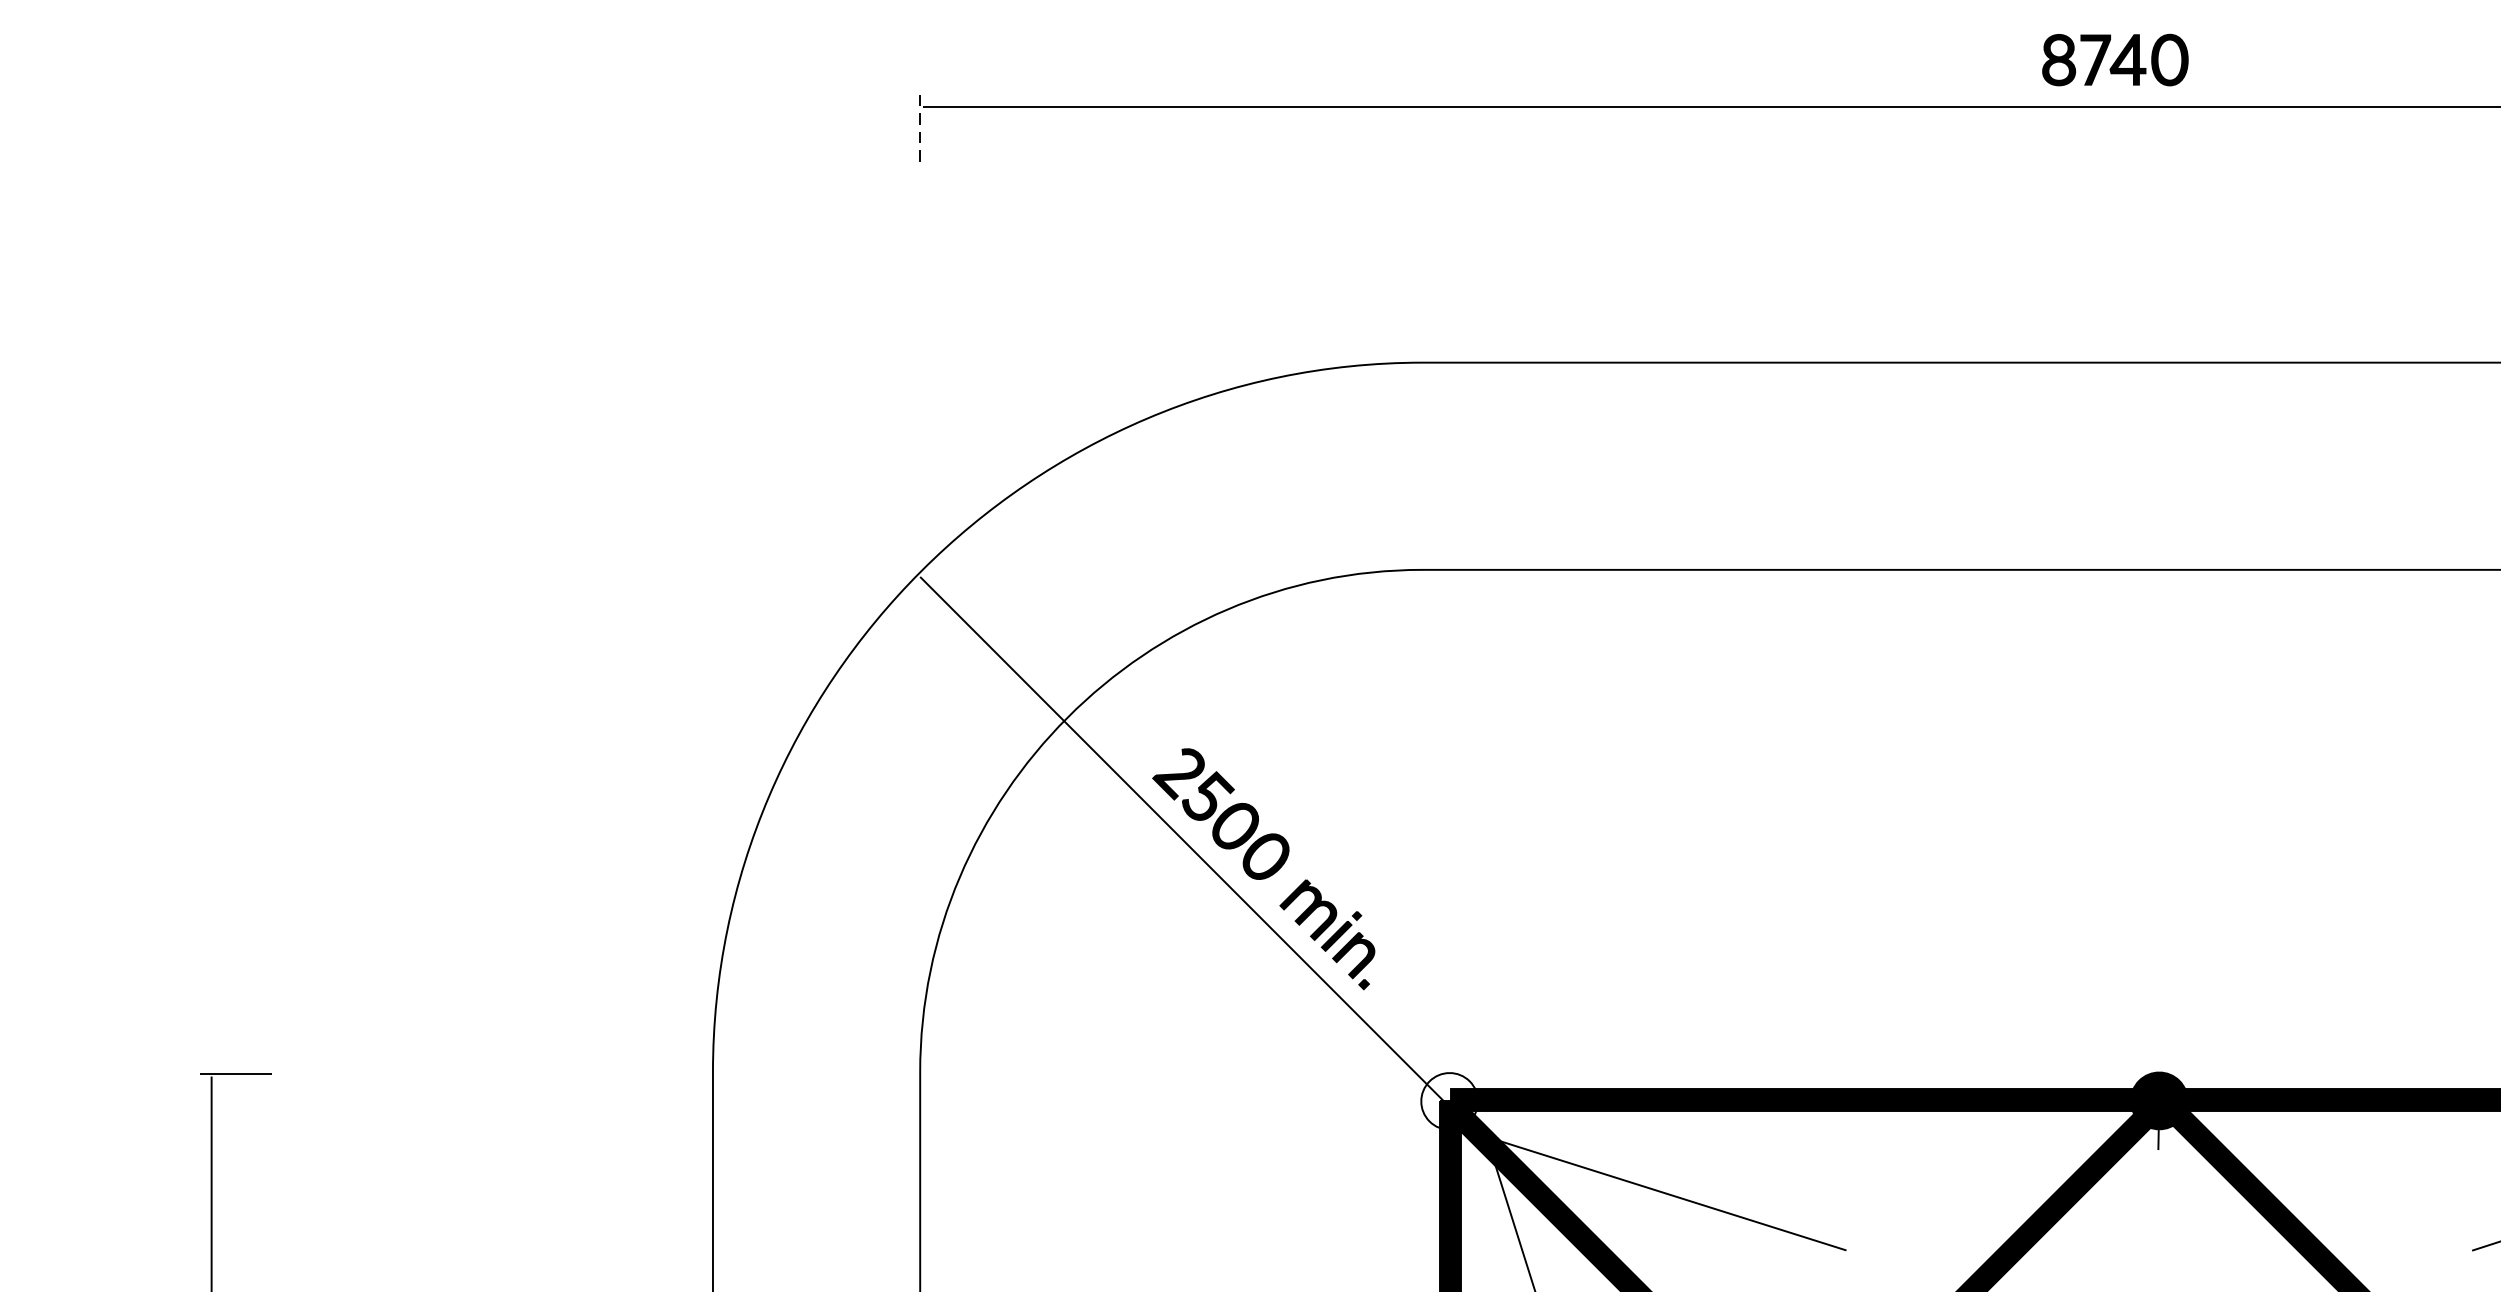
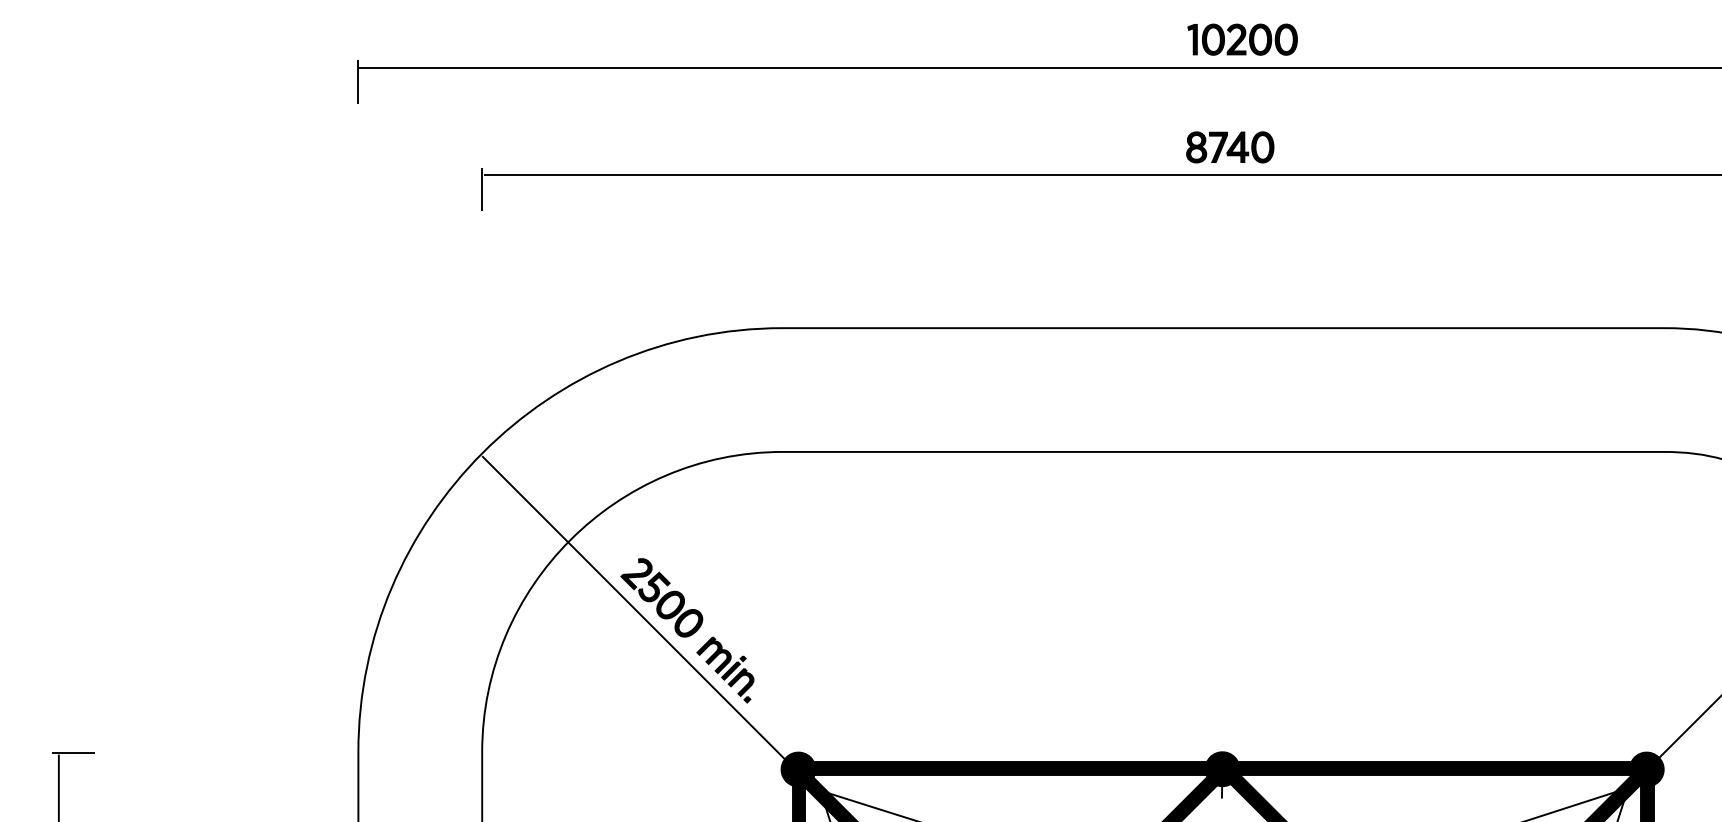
part: (2115, 60) -> (1230, 147), moved
line: (920, 130) -> (482, 189), dashed -> solid
fill: (1449, 1101) -> (798, 769), added

